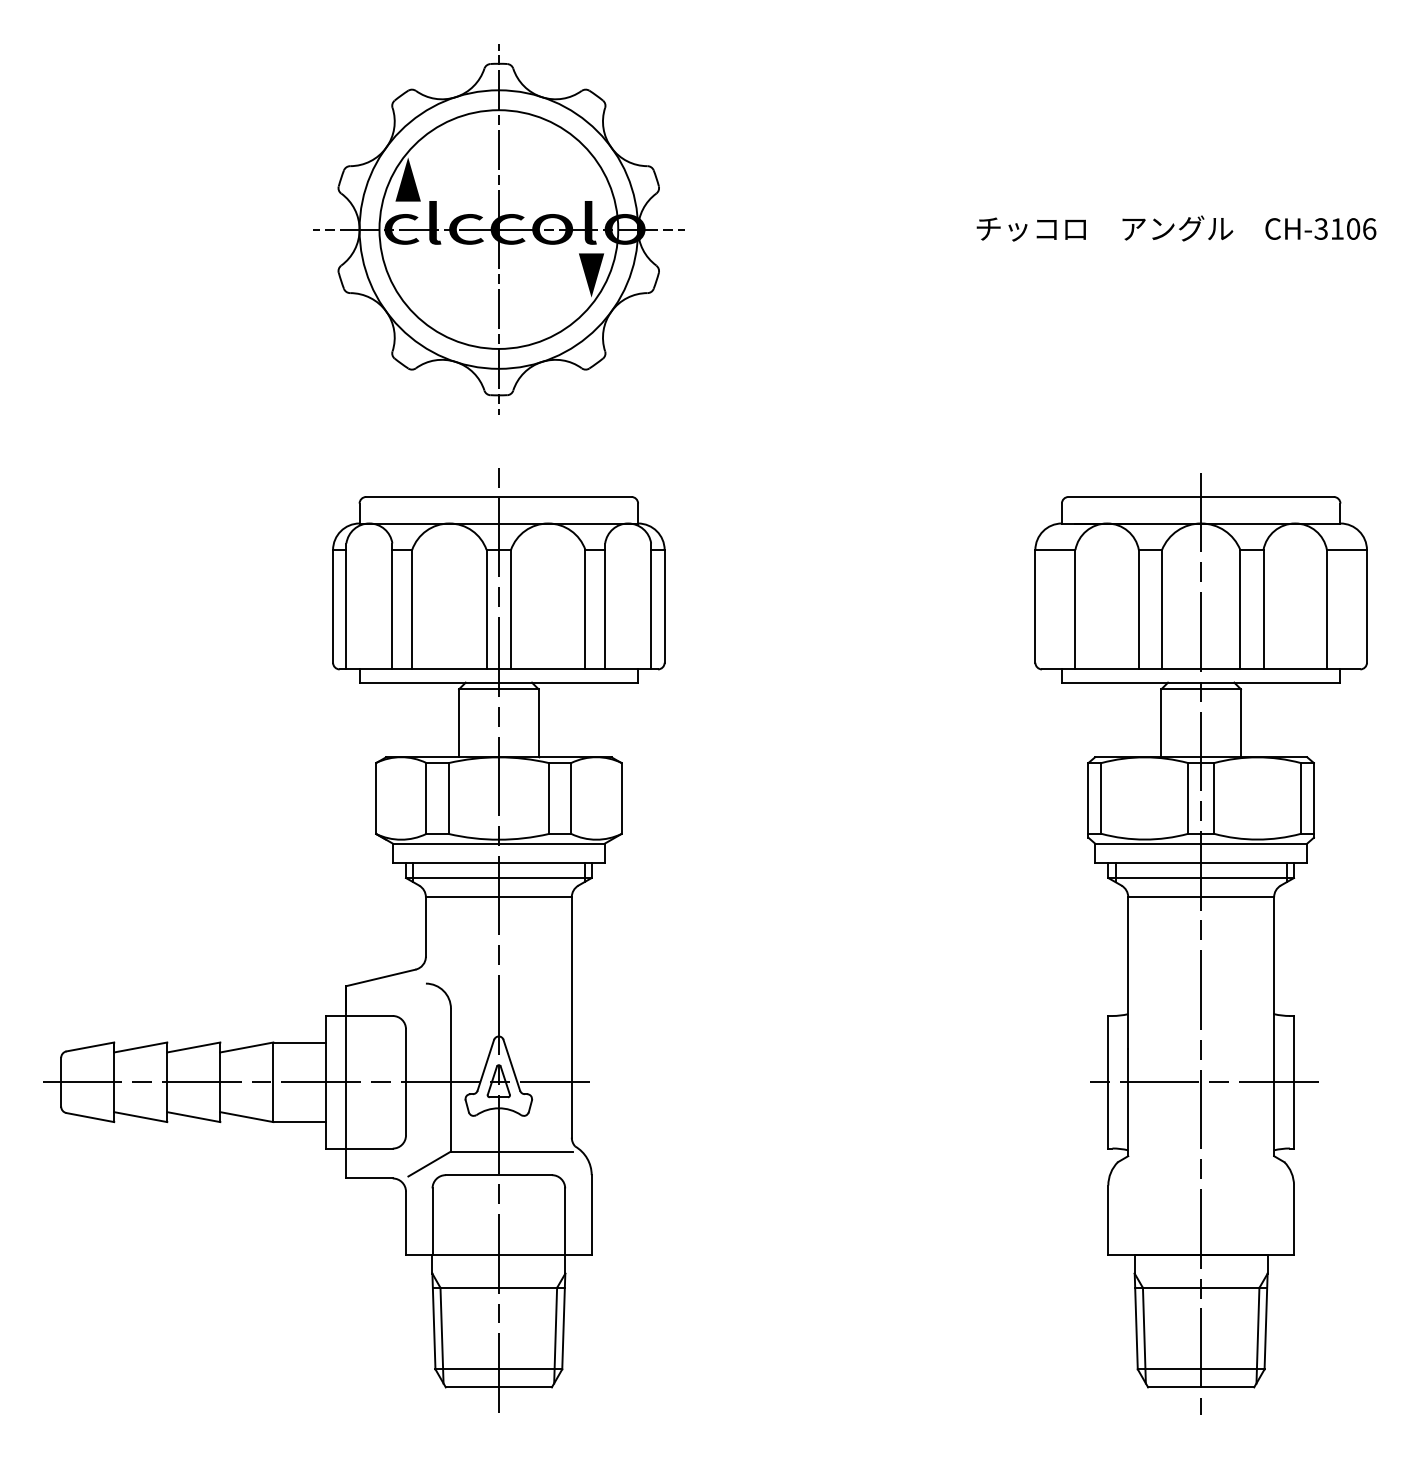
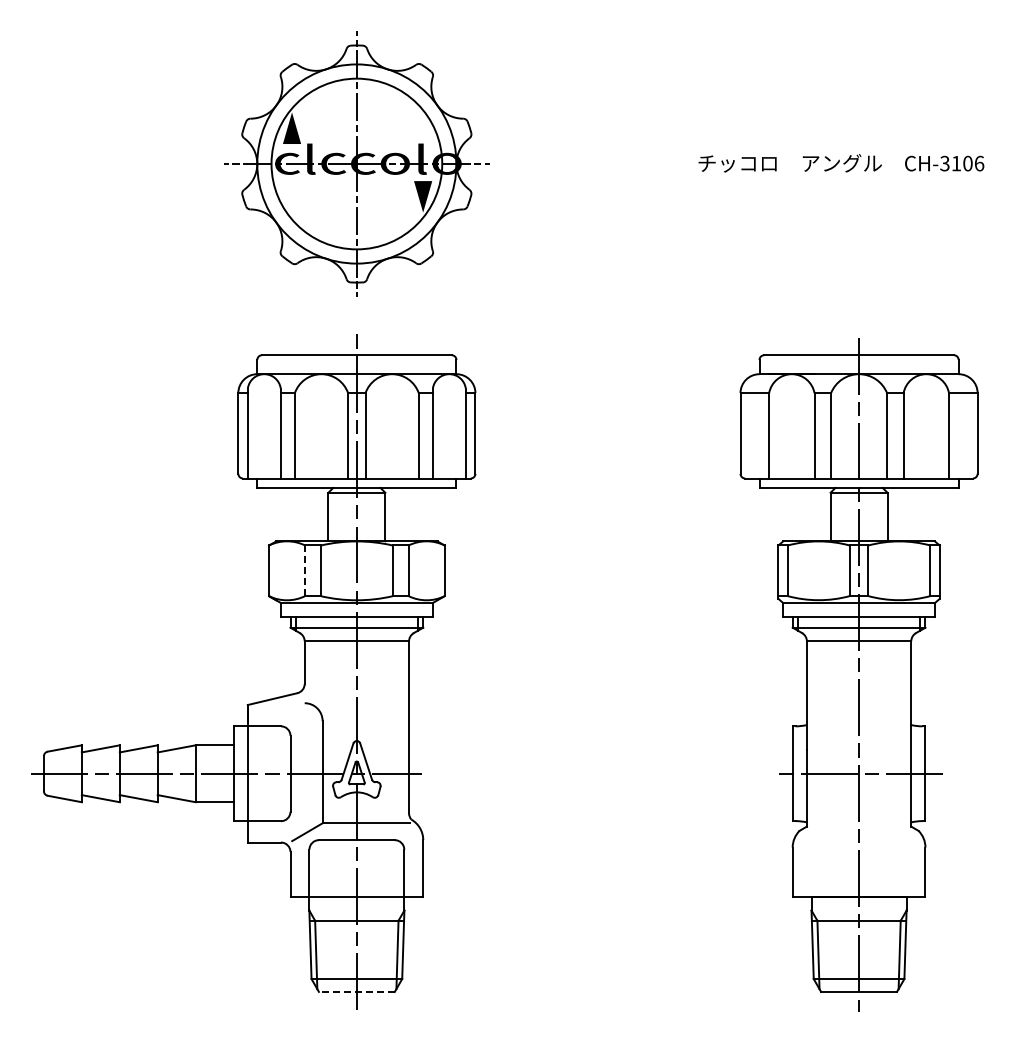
line: (427, 799) -> (305, 571), solid -> dashed
line: (498, 1386) -> (356, 991), solid -> dashed

